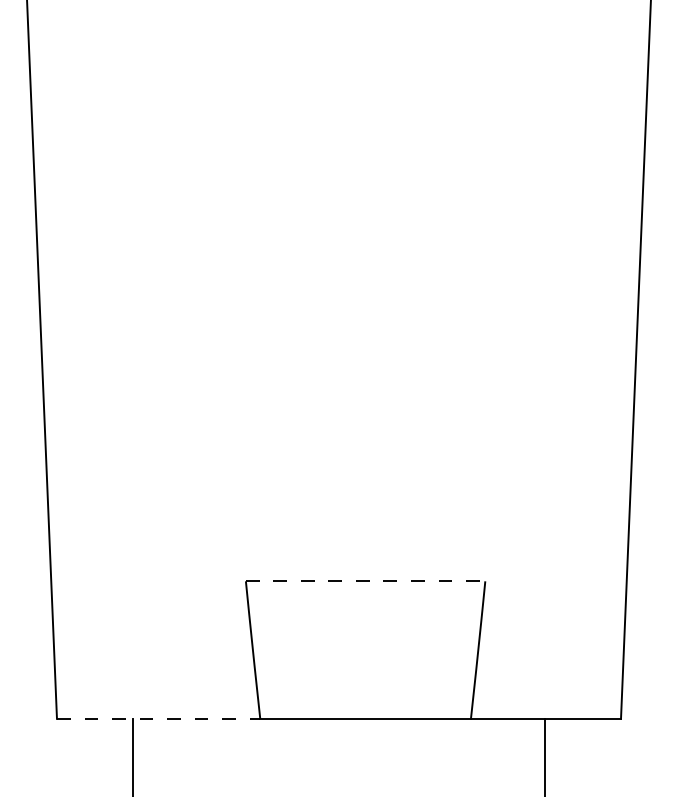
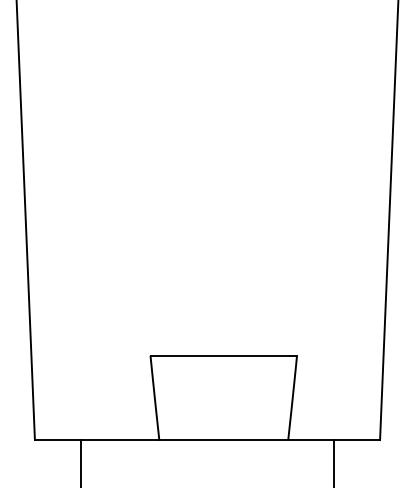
line: (366, 580) -> (224, 355), dashed -> solid
line: (159, 719) -> (97, 440), dashed -> solid

